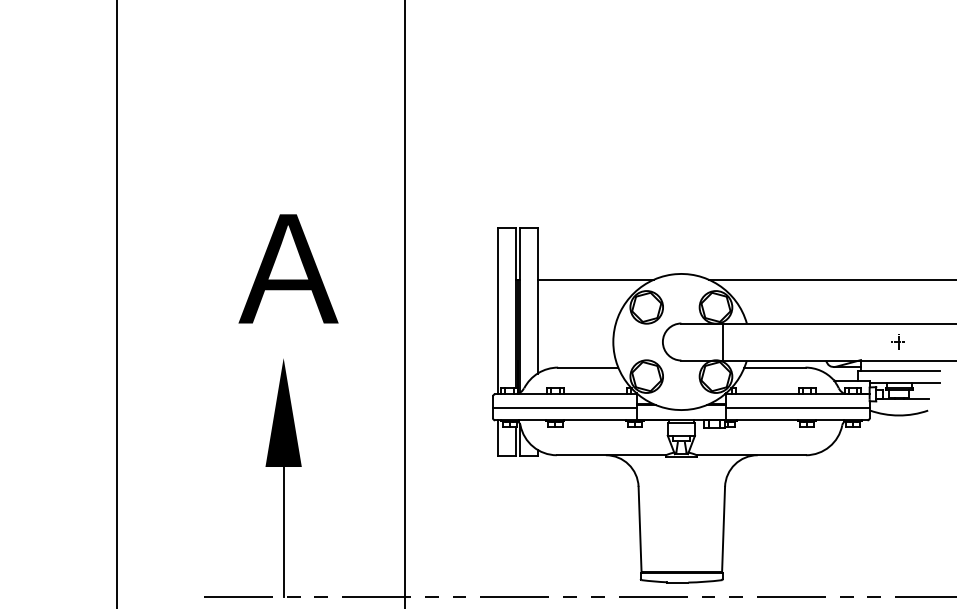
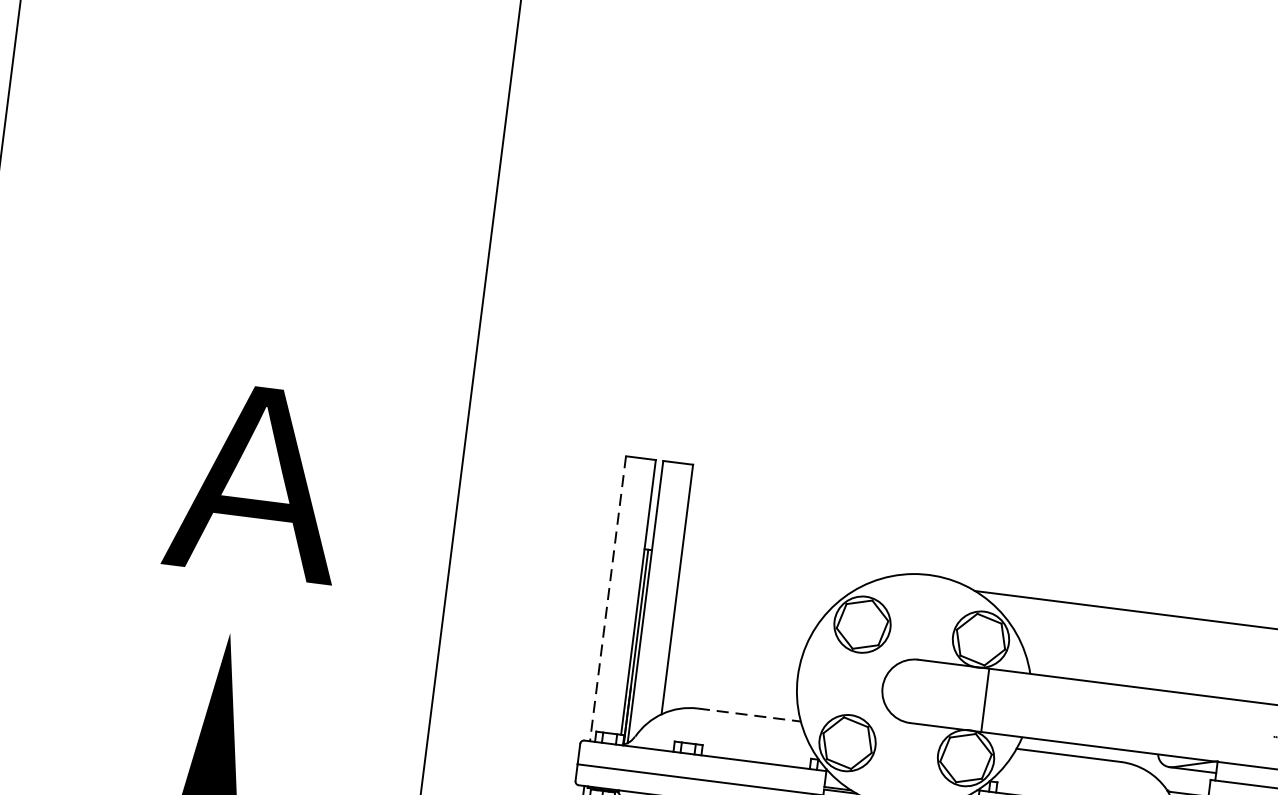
line: (595, 279) -> (780, 565), removed
line: (498, 311) -> (607, 599), solid -> dashed
line: (588, 367) -> (749, 714), solid -> dashed

